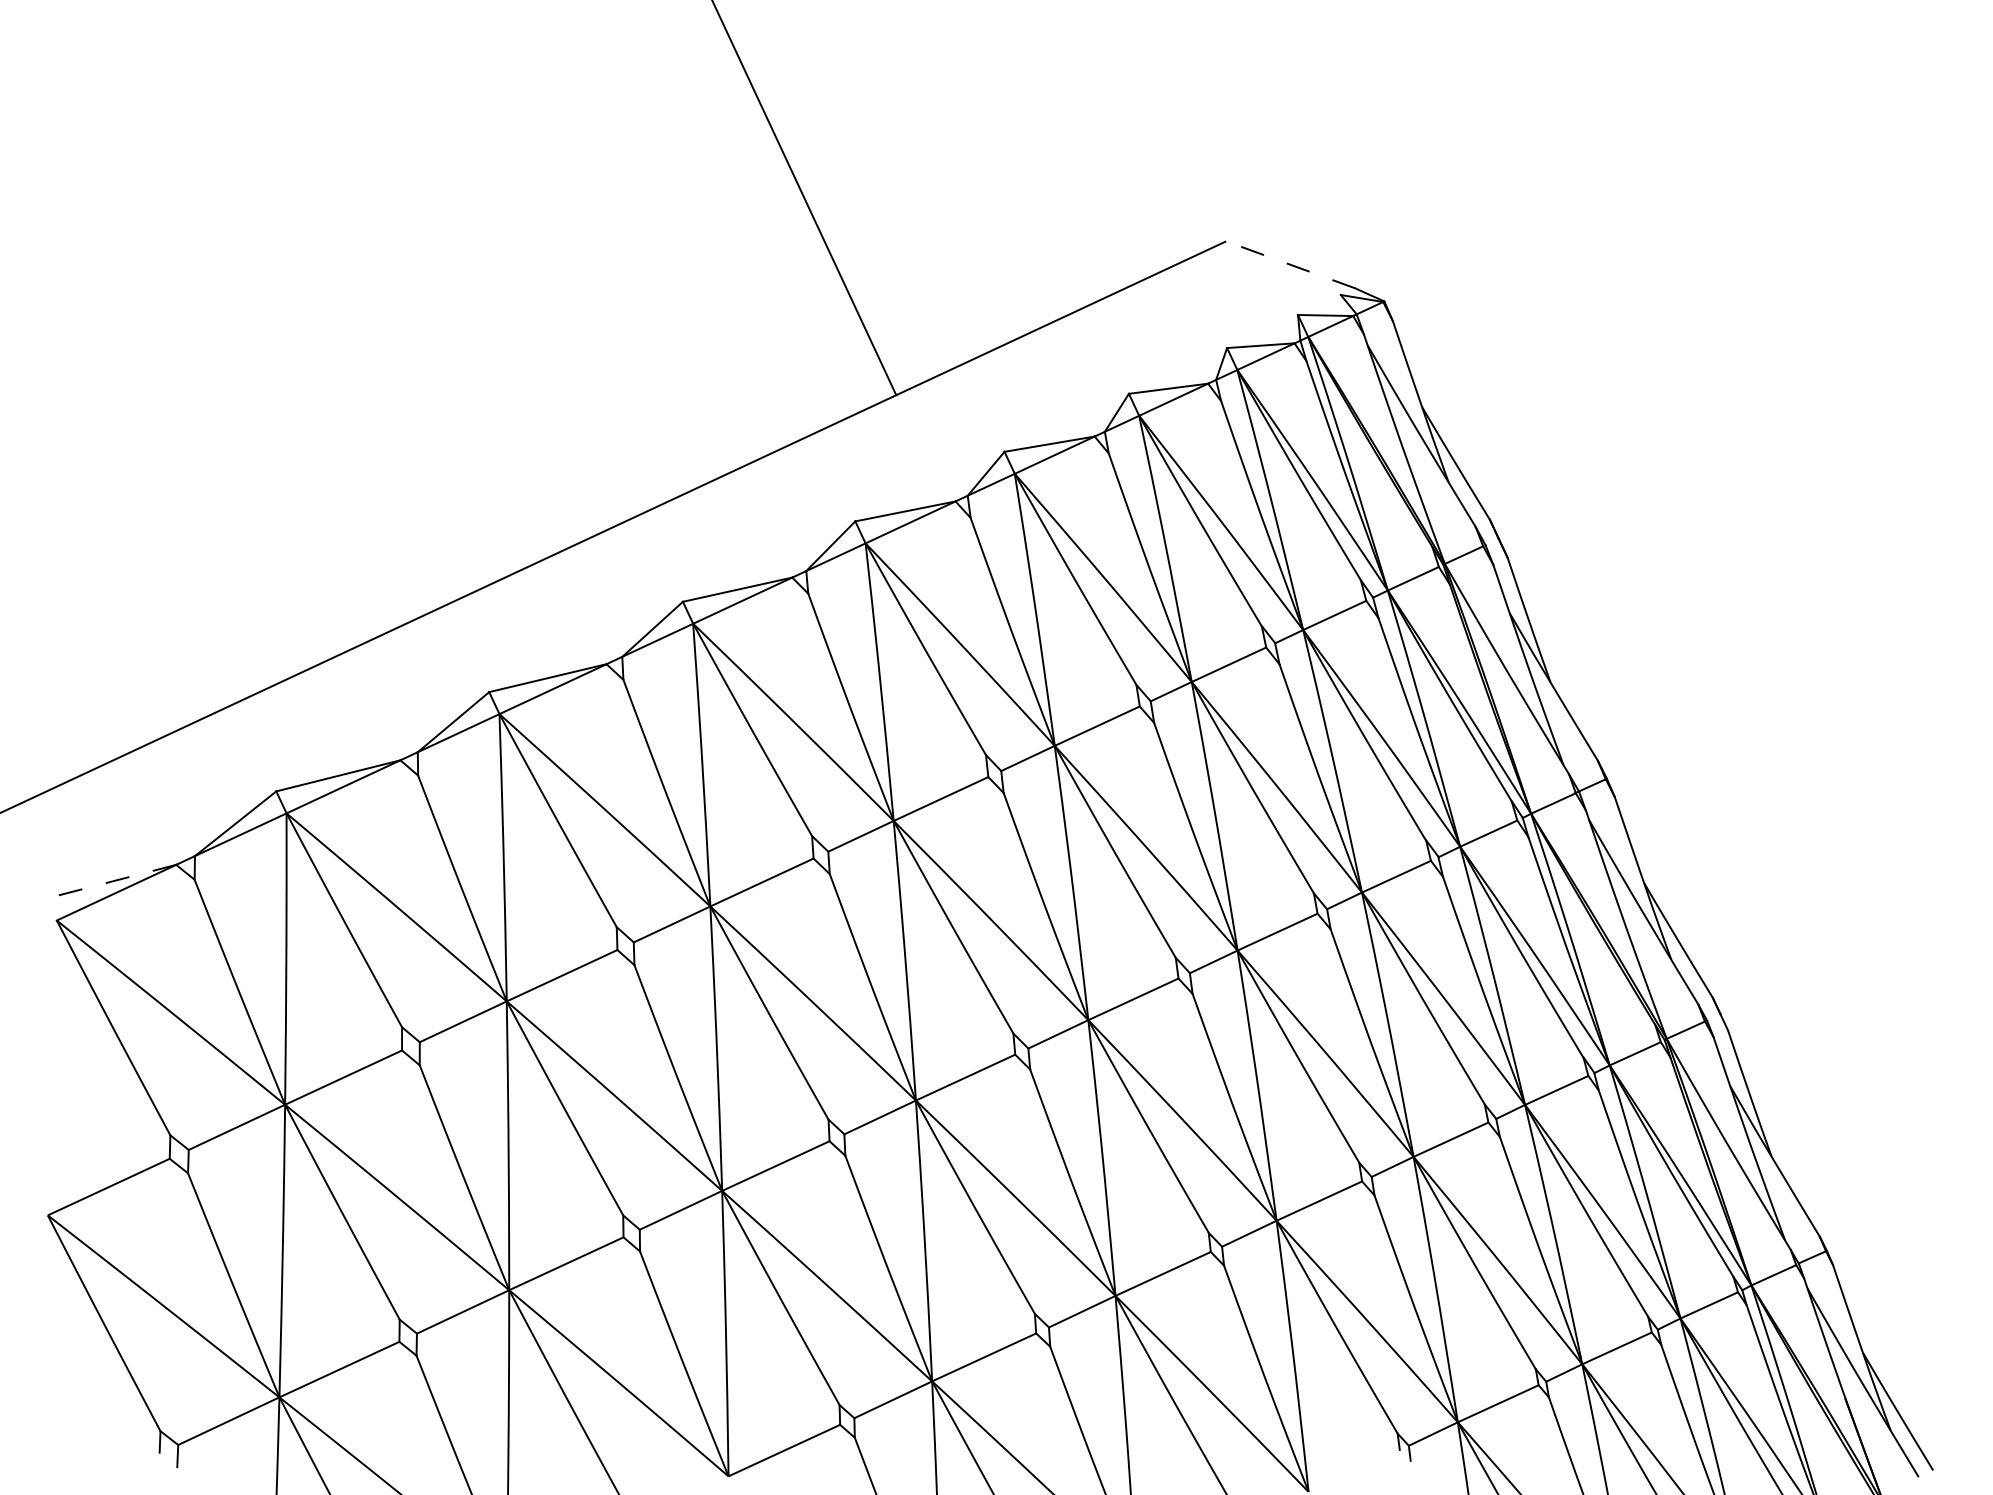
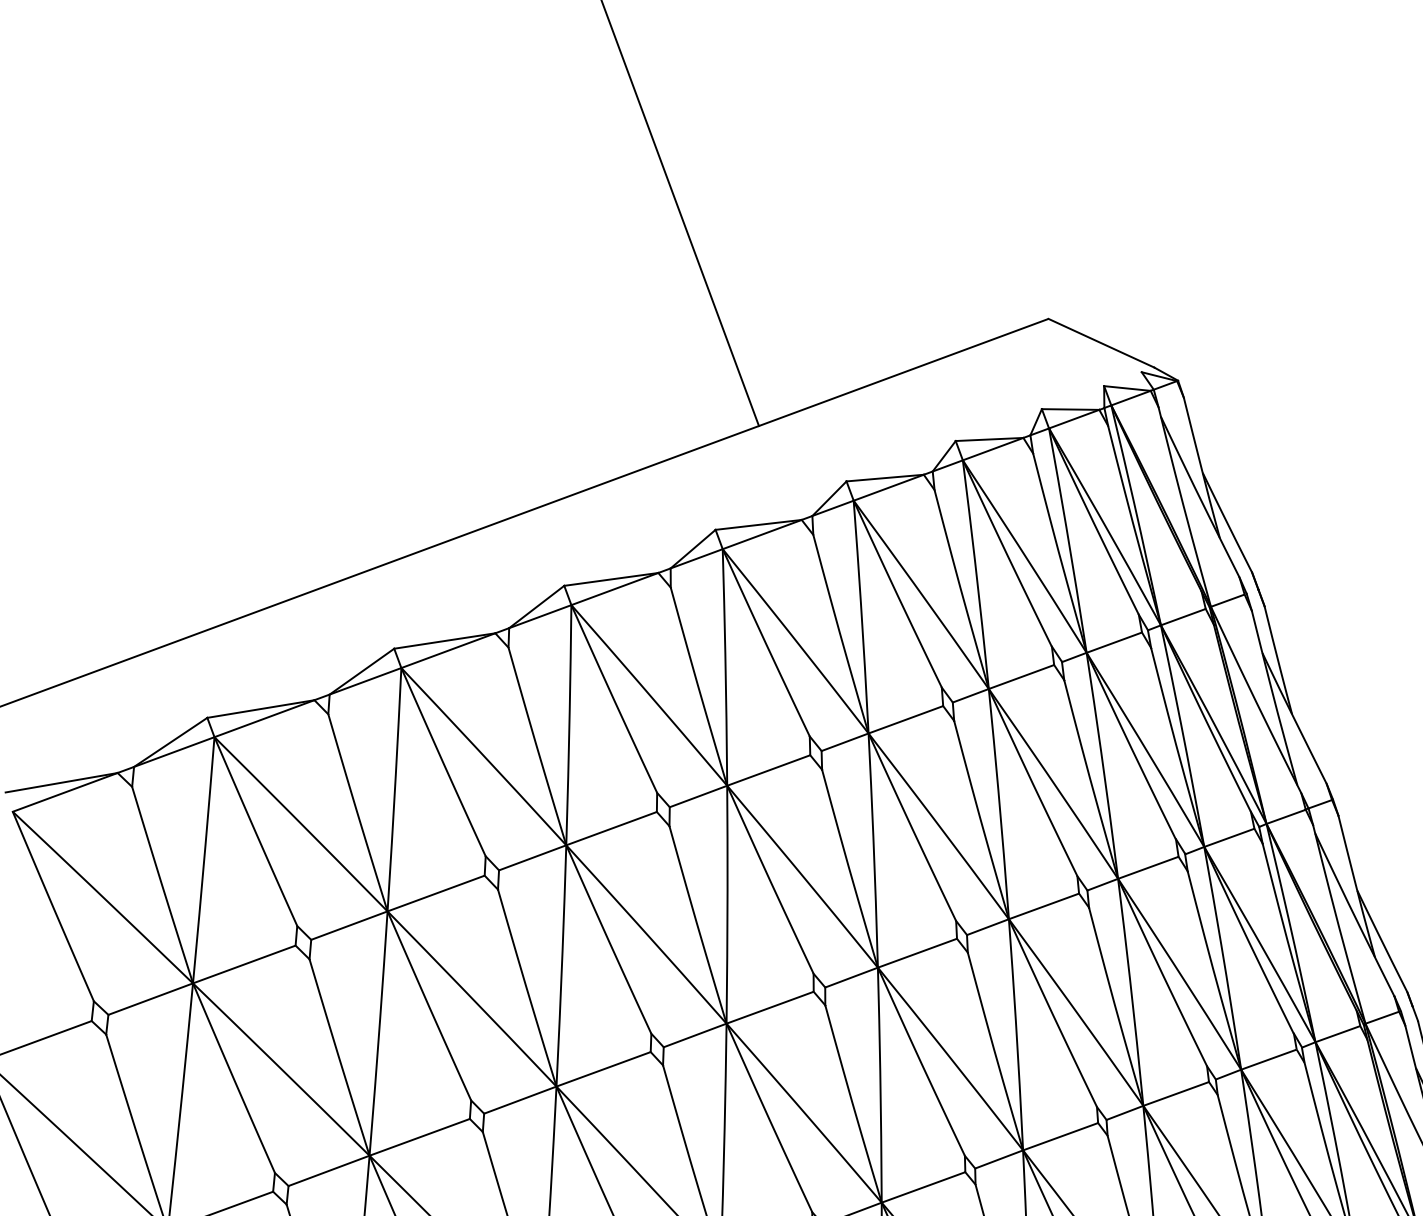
line: (1290, 264) -> (1101, 342), dashed -> solid
line: (110, 881) -> (60, 782), dashed -> solid

